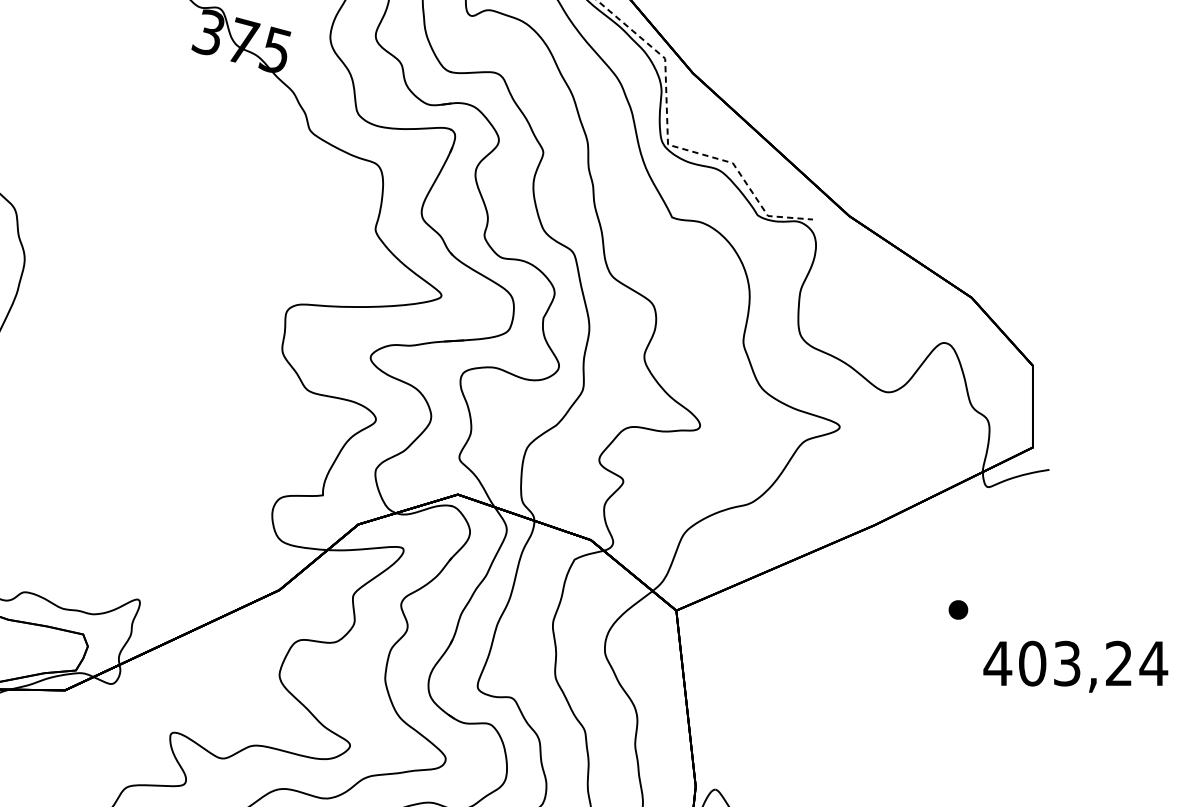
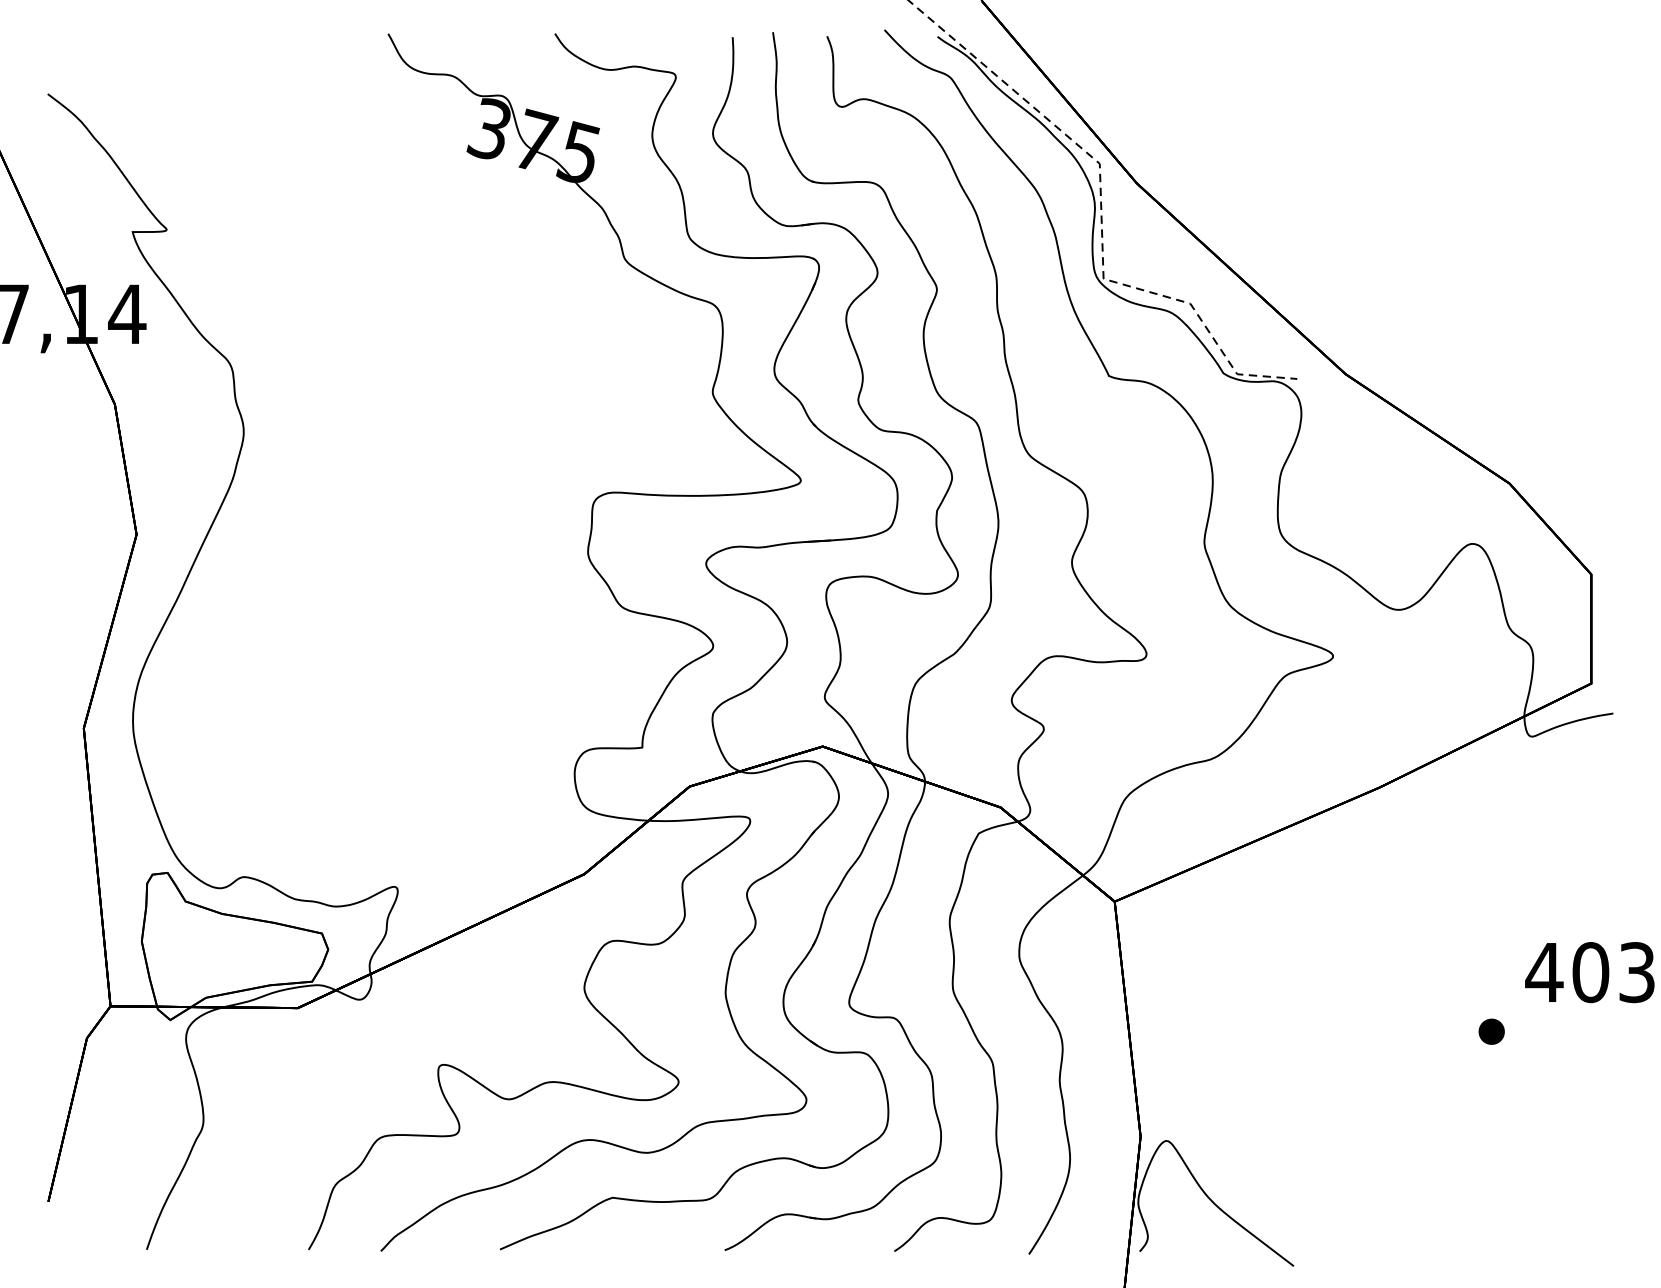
part: (958, 609) -> (1491, 1031), moved

